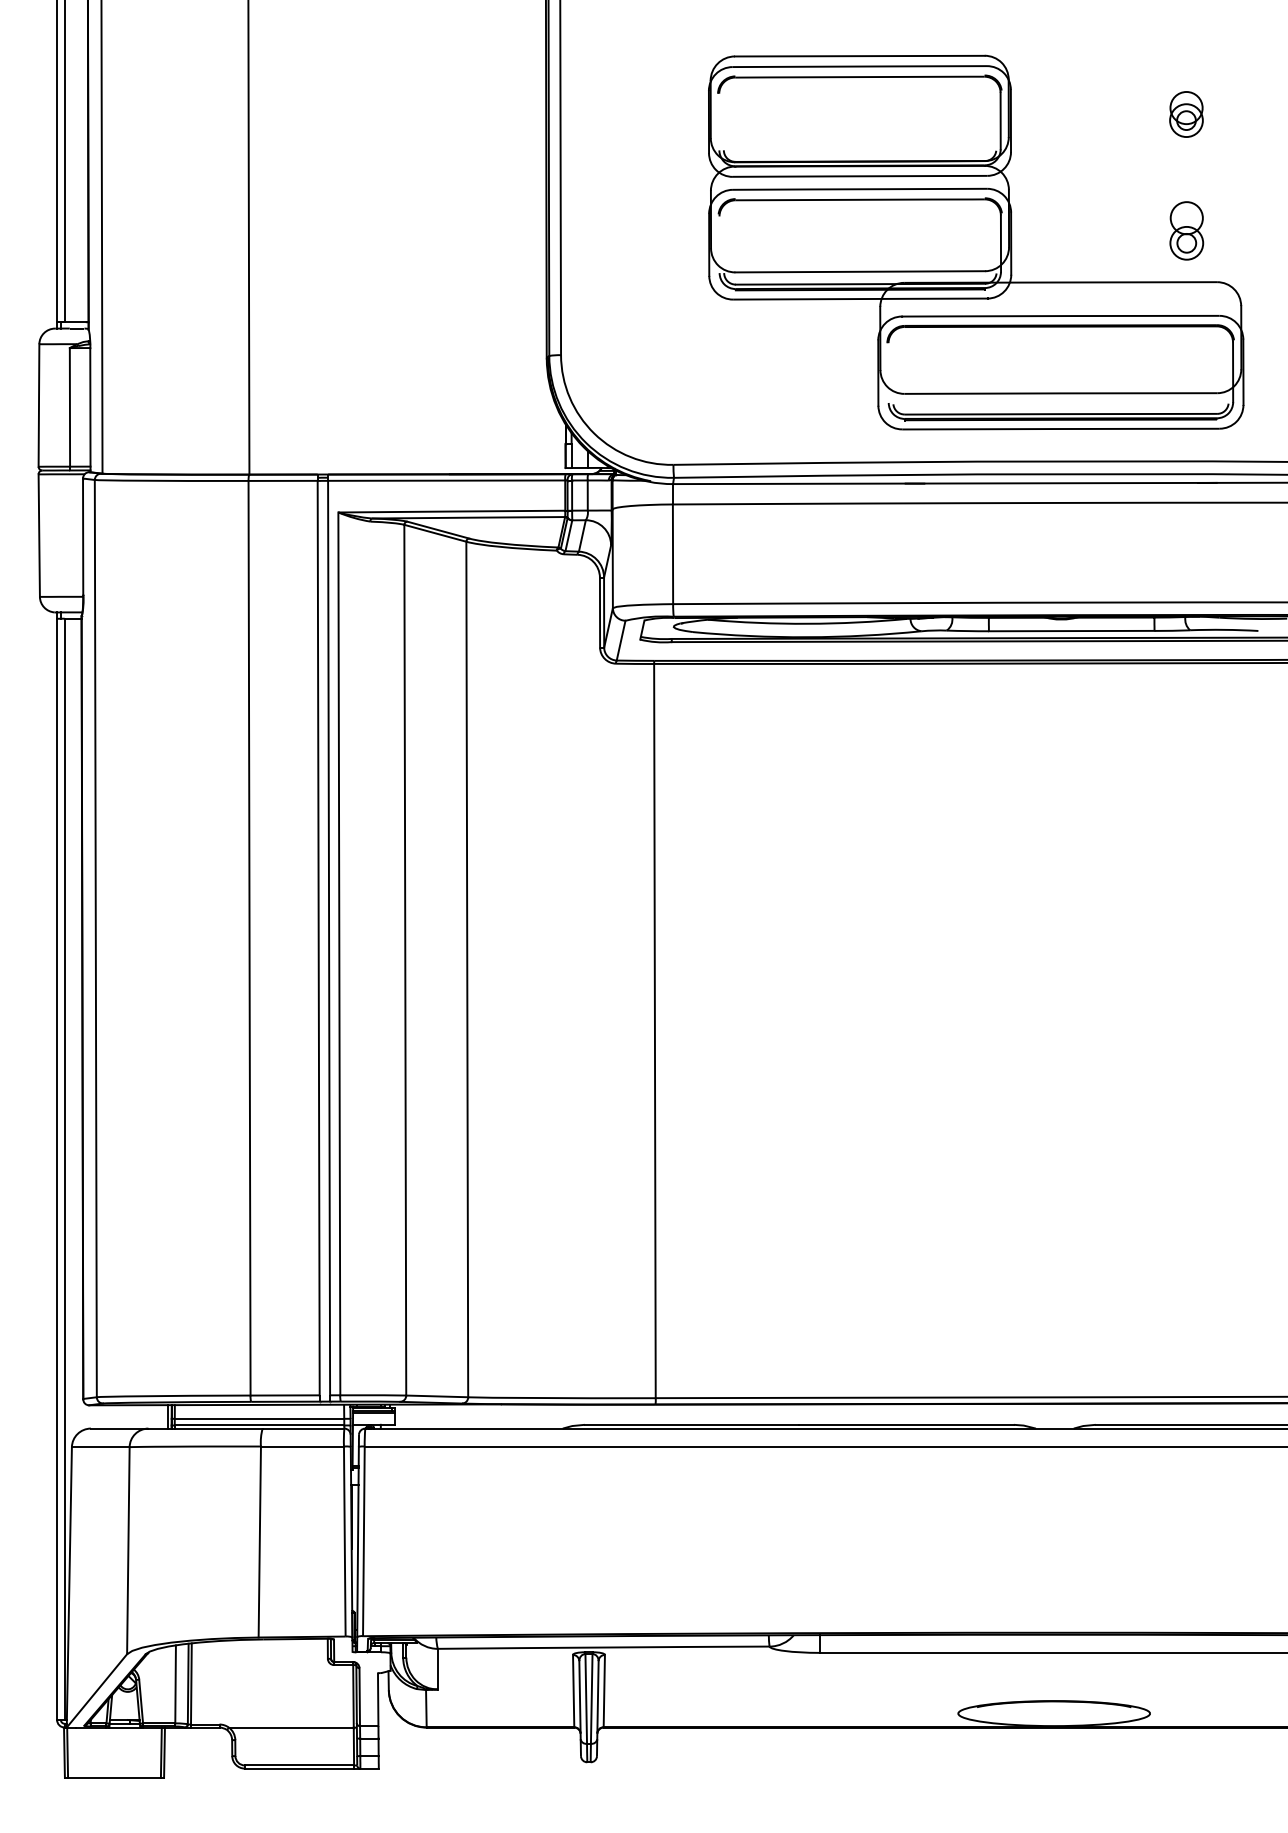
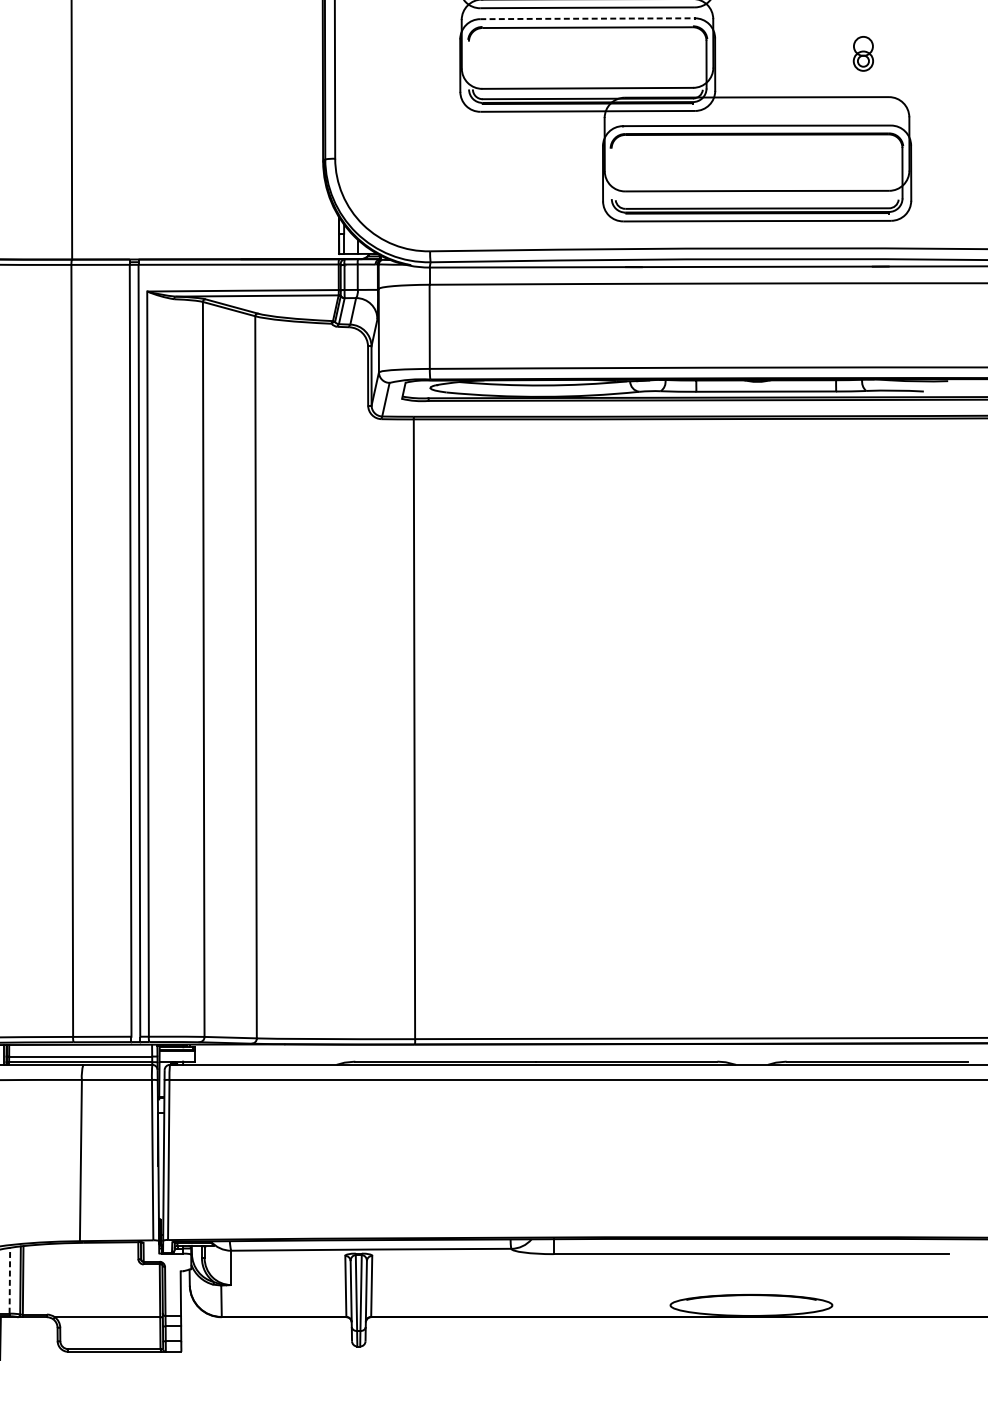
line: (859, 189) -> (587, 18), solid -> dashed
part: (1186, 230) -> (863, 53), size x0.7
line: (175, 1684) -> (9, 1280), solid -> dashed

